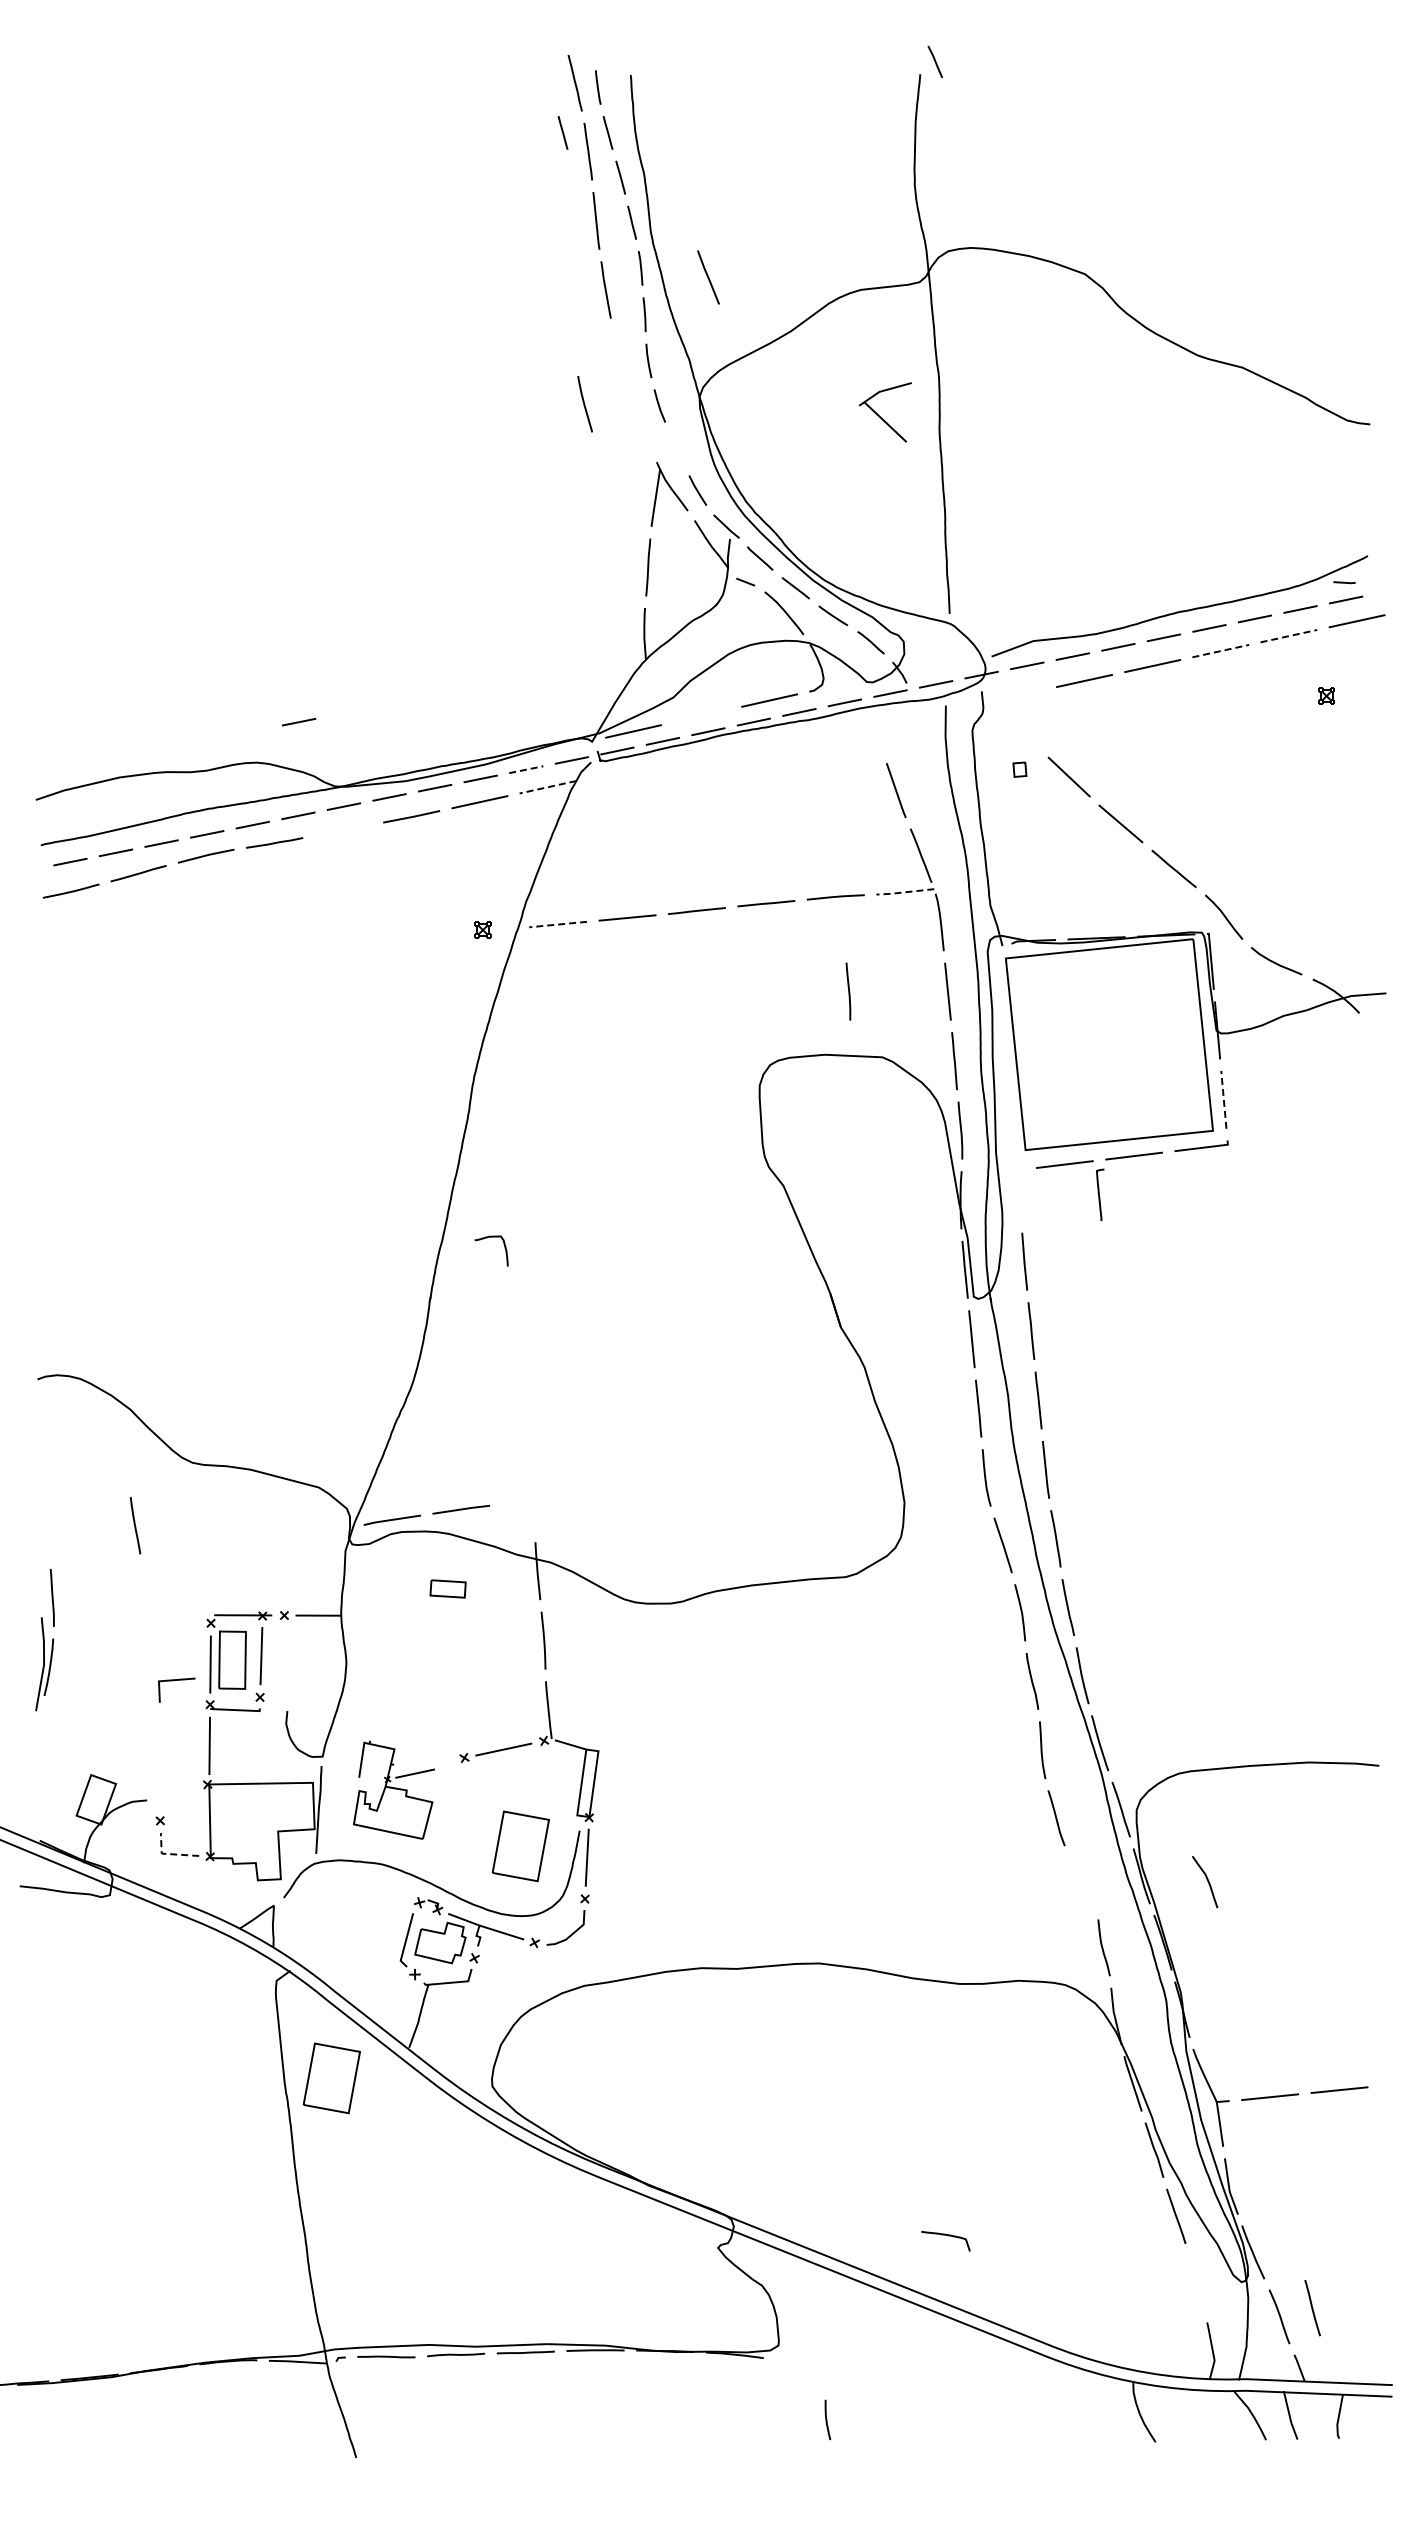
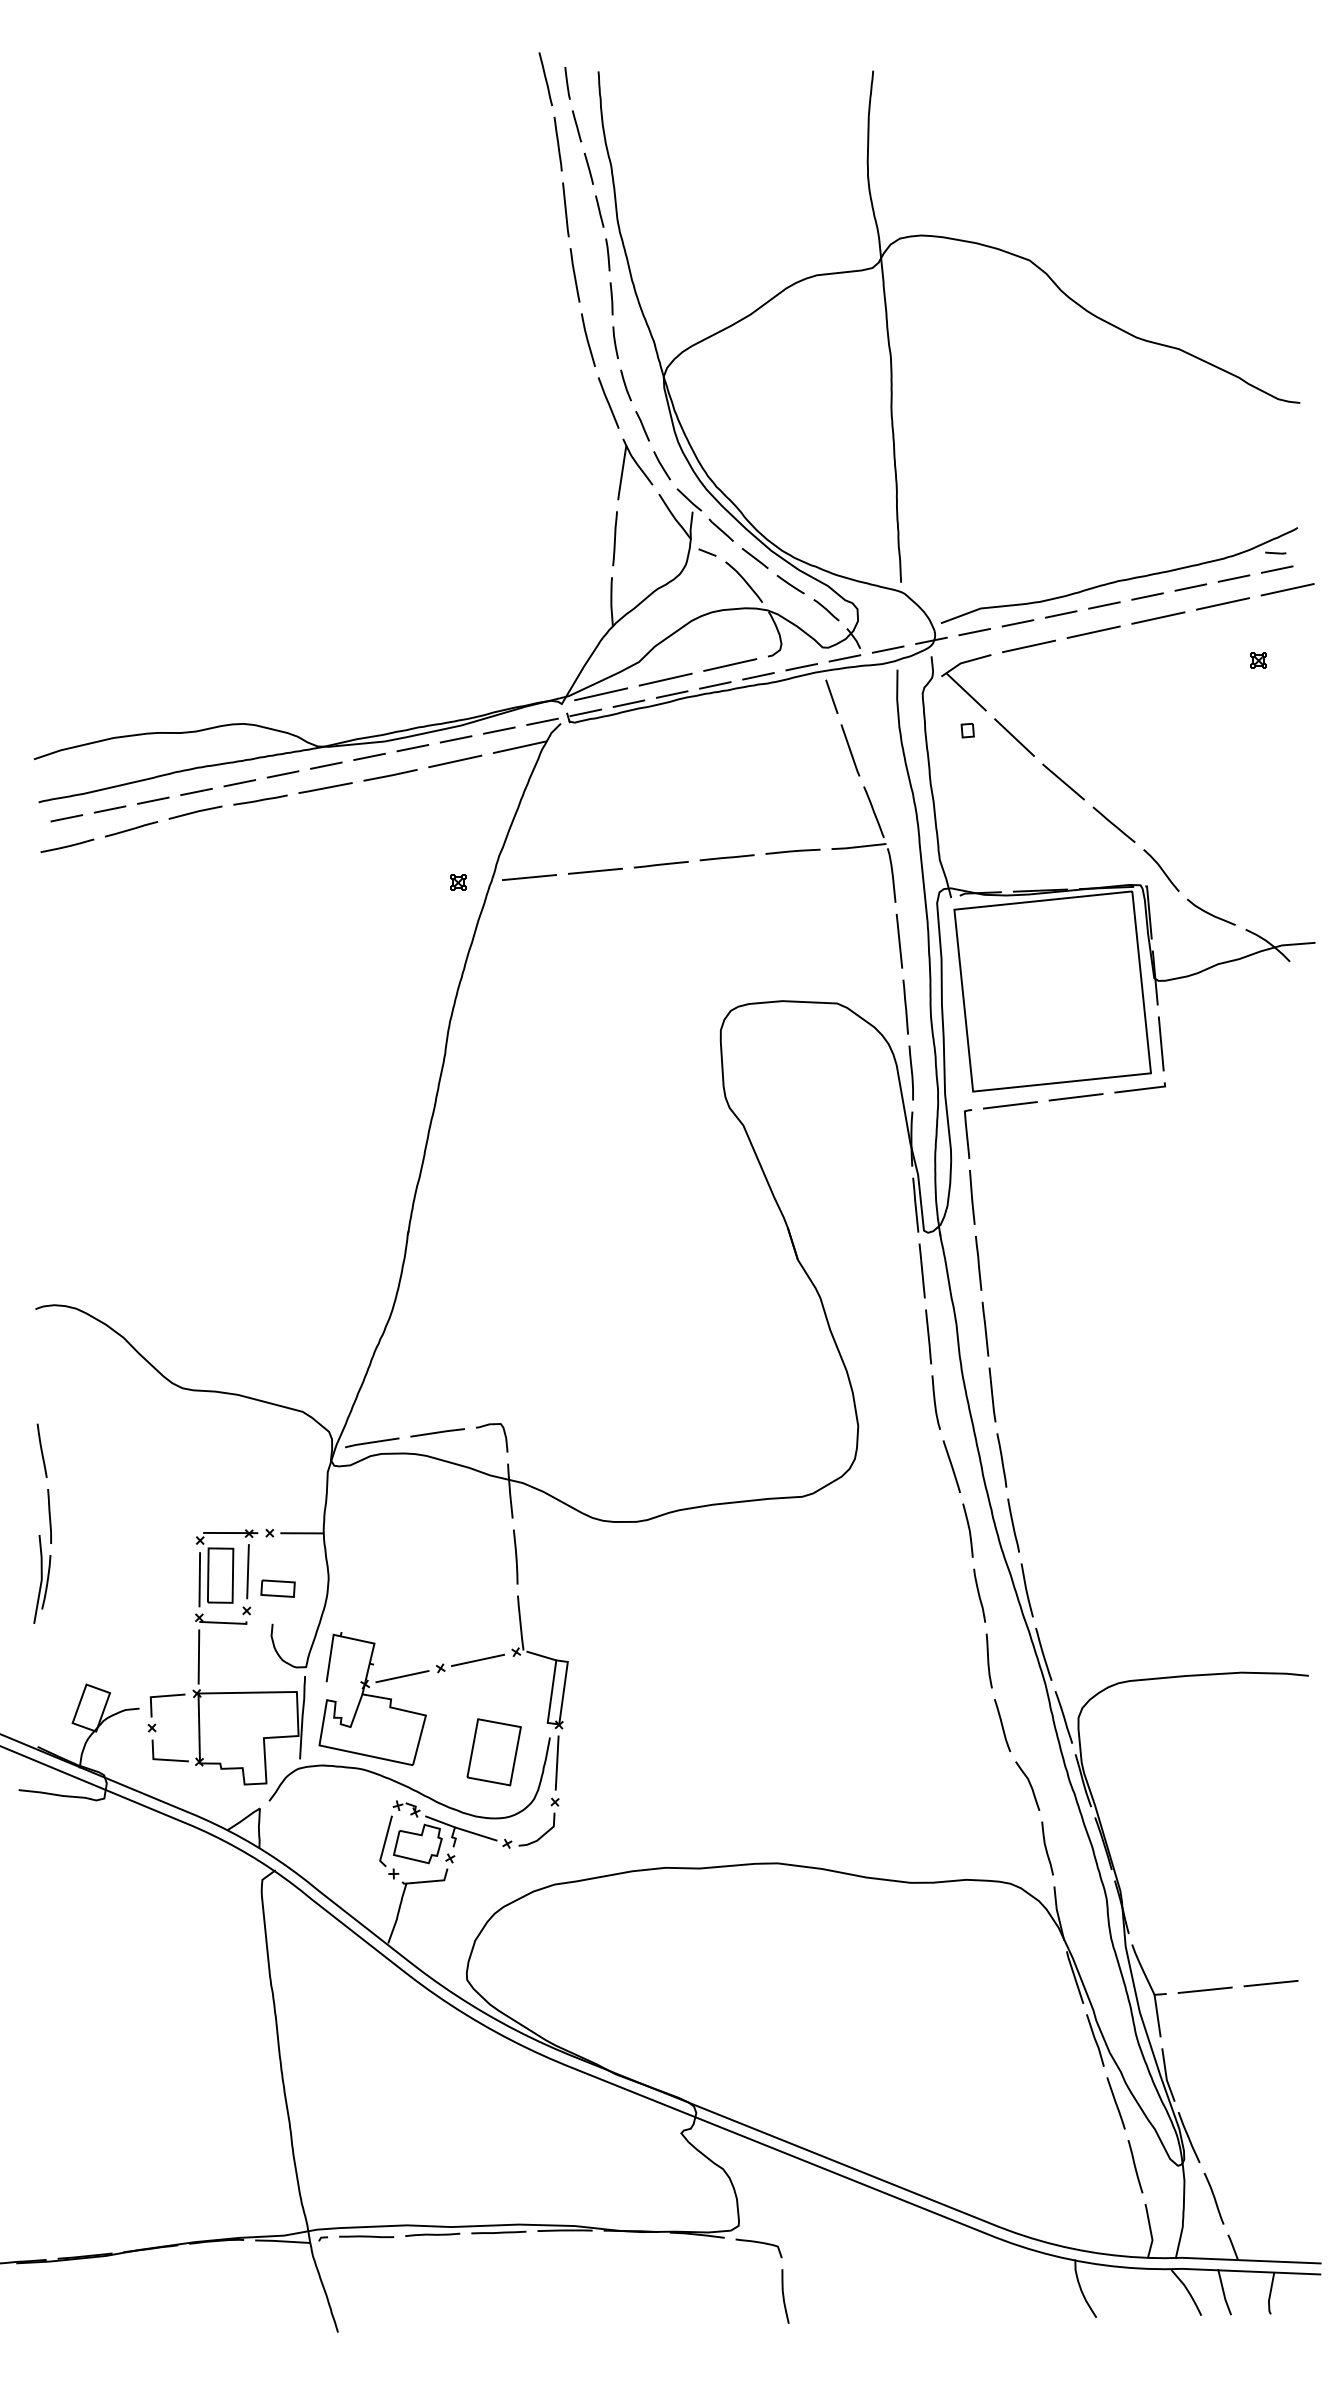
line: (934, 61) -> (641, 425), moved
line: (562, 132) -> (533, 125), removed
line: (708, 277) -> (608, 403), moved
curve: (584, 404) -> (587, 340), moved
part: (883, 418) -> (964, 688), moved
line: (1289, 636) -> (1223, 604), dashed -> solid
line: (1221, 651) -> (1159, 618), dashed -> solid
line: (701, 715) -> (665, 679), added
line: (299, 721) -> (284, 684), removed
line: (876, 734) -> (831, 697), added
line: (526, 769) -> (499, 730), dashed -> solid
line: (547, 787) -> (519, 747), dashed -> solid
line: (342, 830) -> (324, 788), added
line: (903, 892) -> (857, 847), dashed -> solid
line: (557, 924) -> (528, 877), dashed -> solid
line: (848, 991) -> (805, 941), removed
line: (1223, 1099) -> (1160, 1043), dashed -> solid
curve: (1099, 1194) -> (967, 1133), moved
curve: (487, 1238) -> (488, 1425), moved
line: (135, 1525) -> (42, 1450), moved
part: (447, 1588) -> (277, 1588), moved
line: (173, 1681) -> (164, 1697), moved
part: (393, 1789) -> (373, 1698), size x1.43
line: (169, 1854) -> (160, 1759), dashed -> solid
curve: (1207, 1882) -> (1029, 1786), moved
part: (331, 2078) -> (314, 1972), removed
curve: (948, 2236) -> (761, 2243), moved
line: (1312, 2308) -> (1135, 2167), moved
part: (827, 2419) -> (785, 2296), size x1.43

